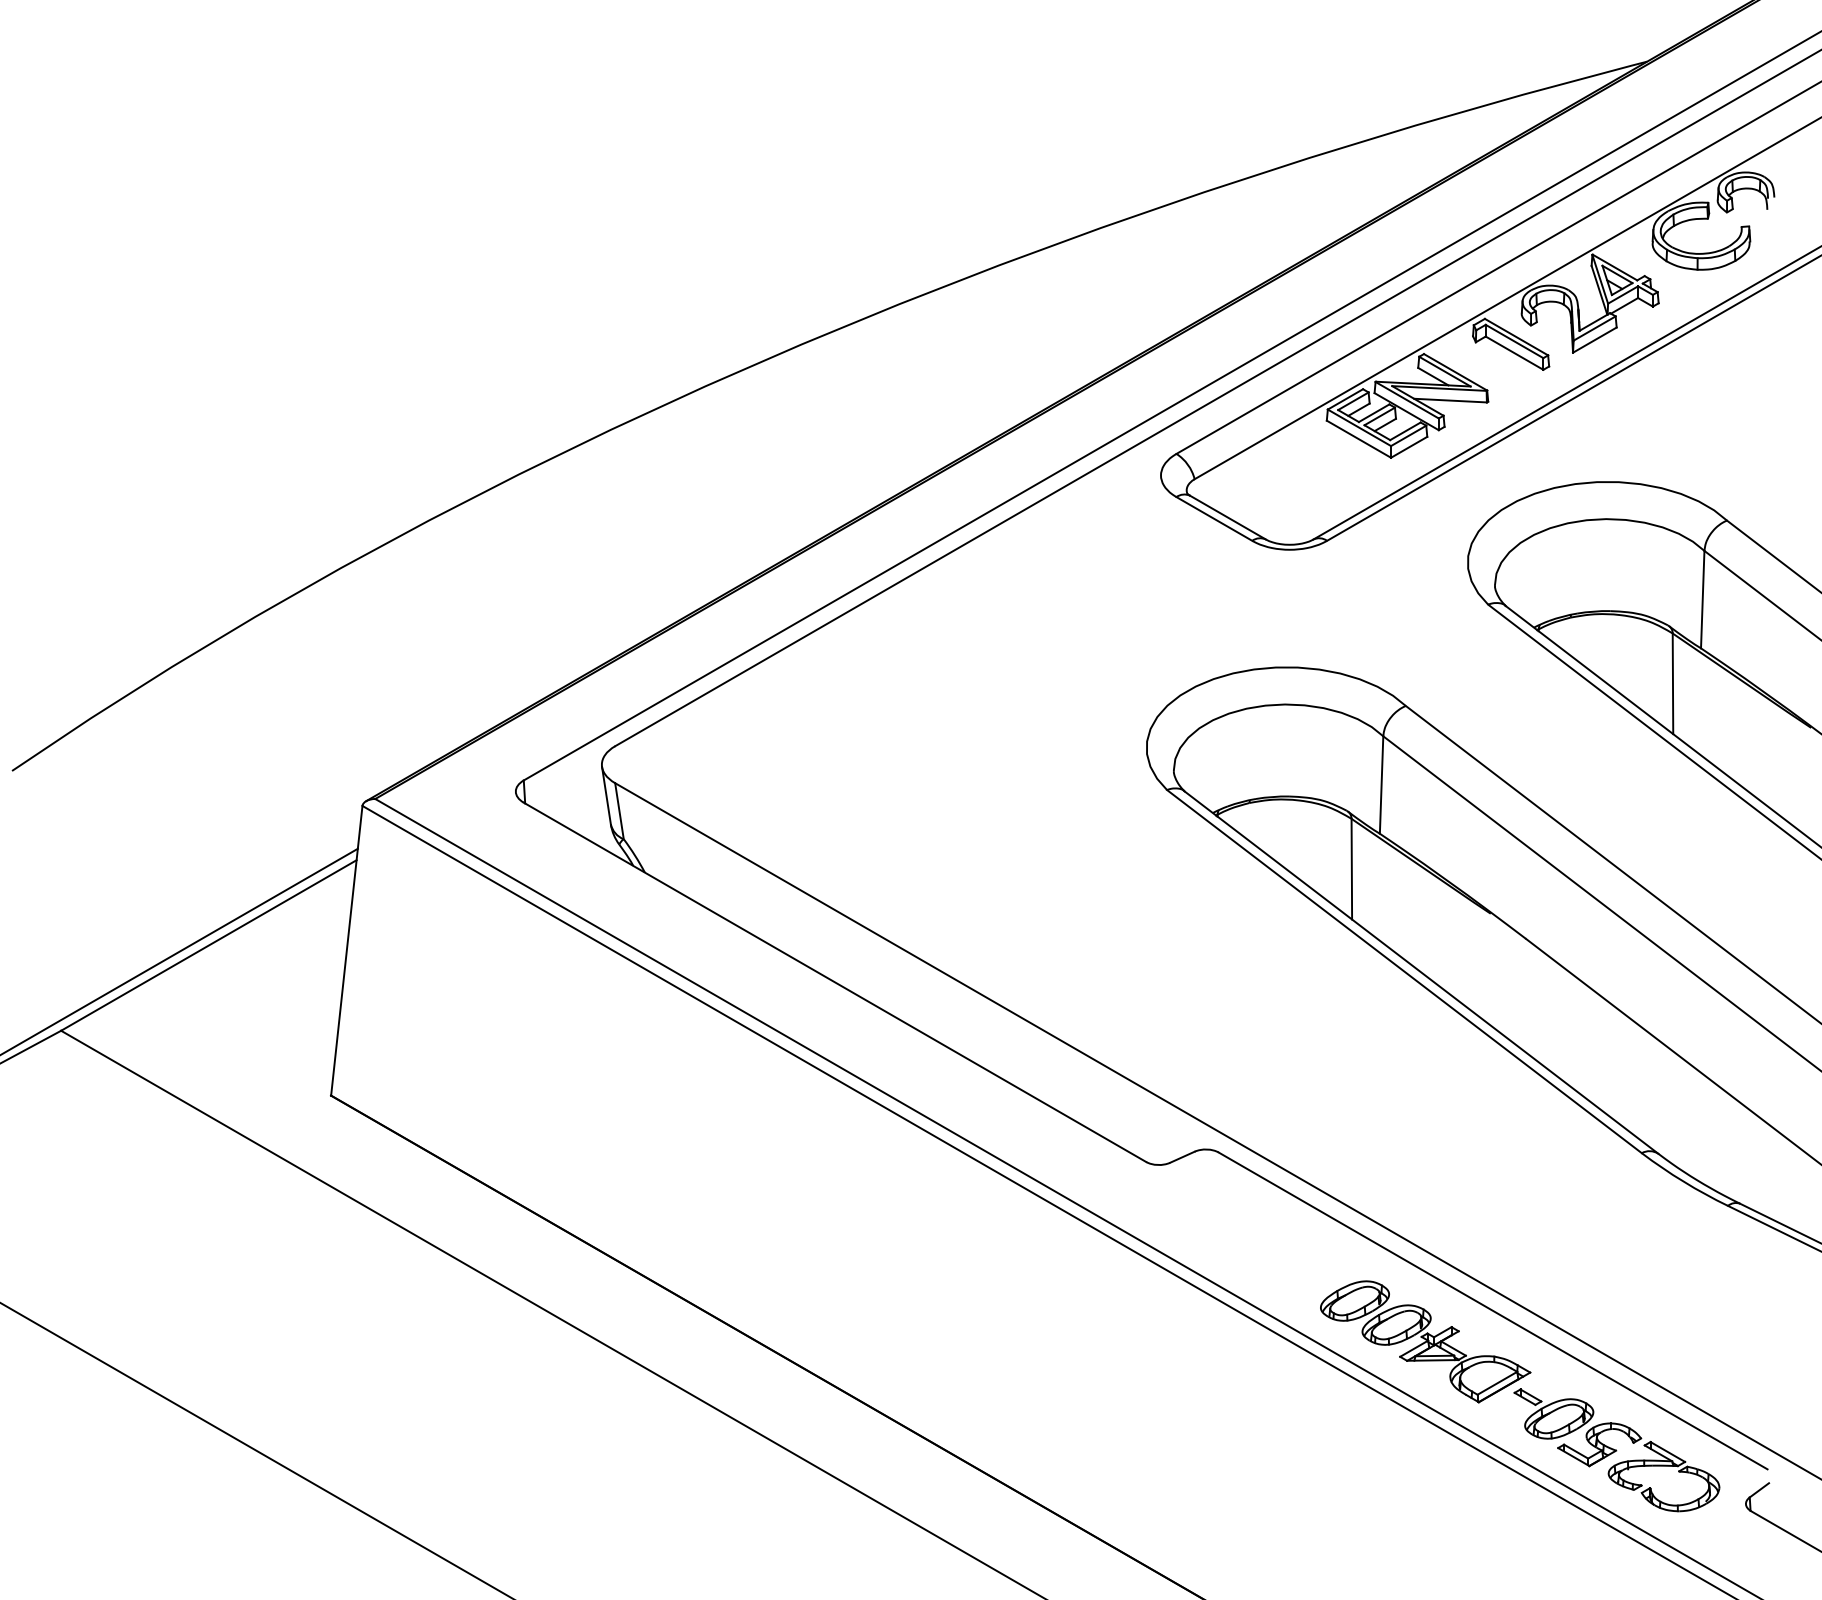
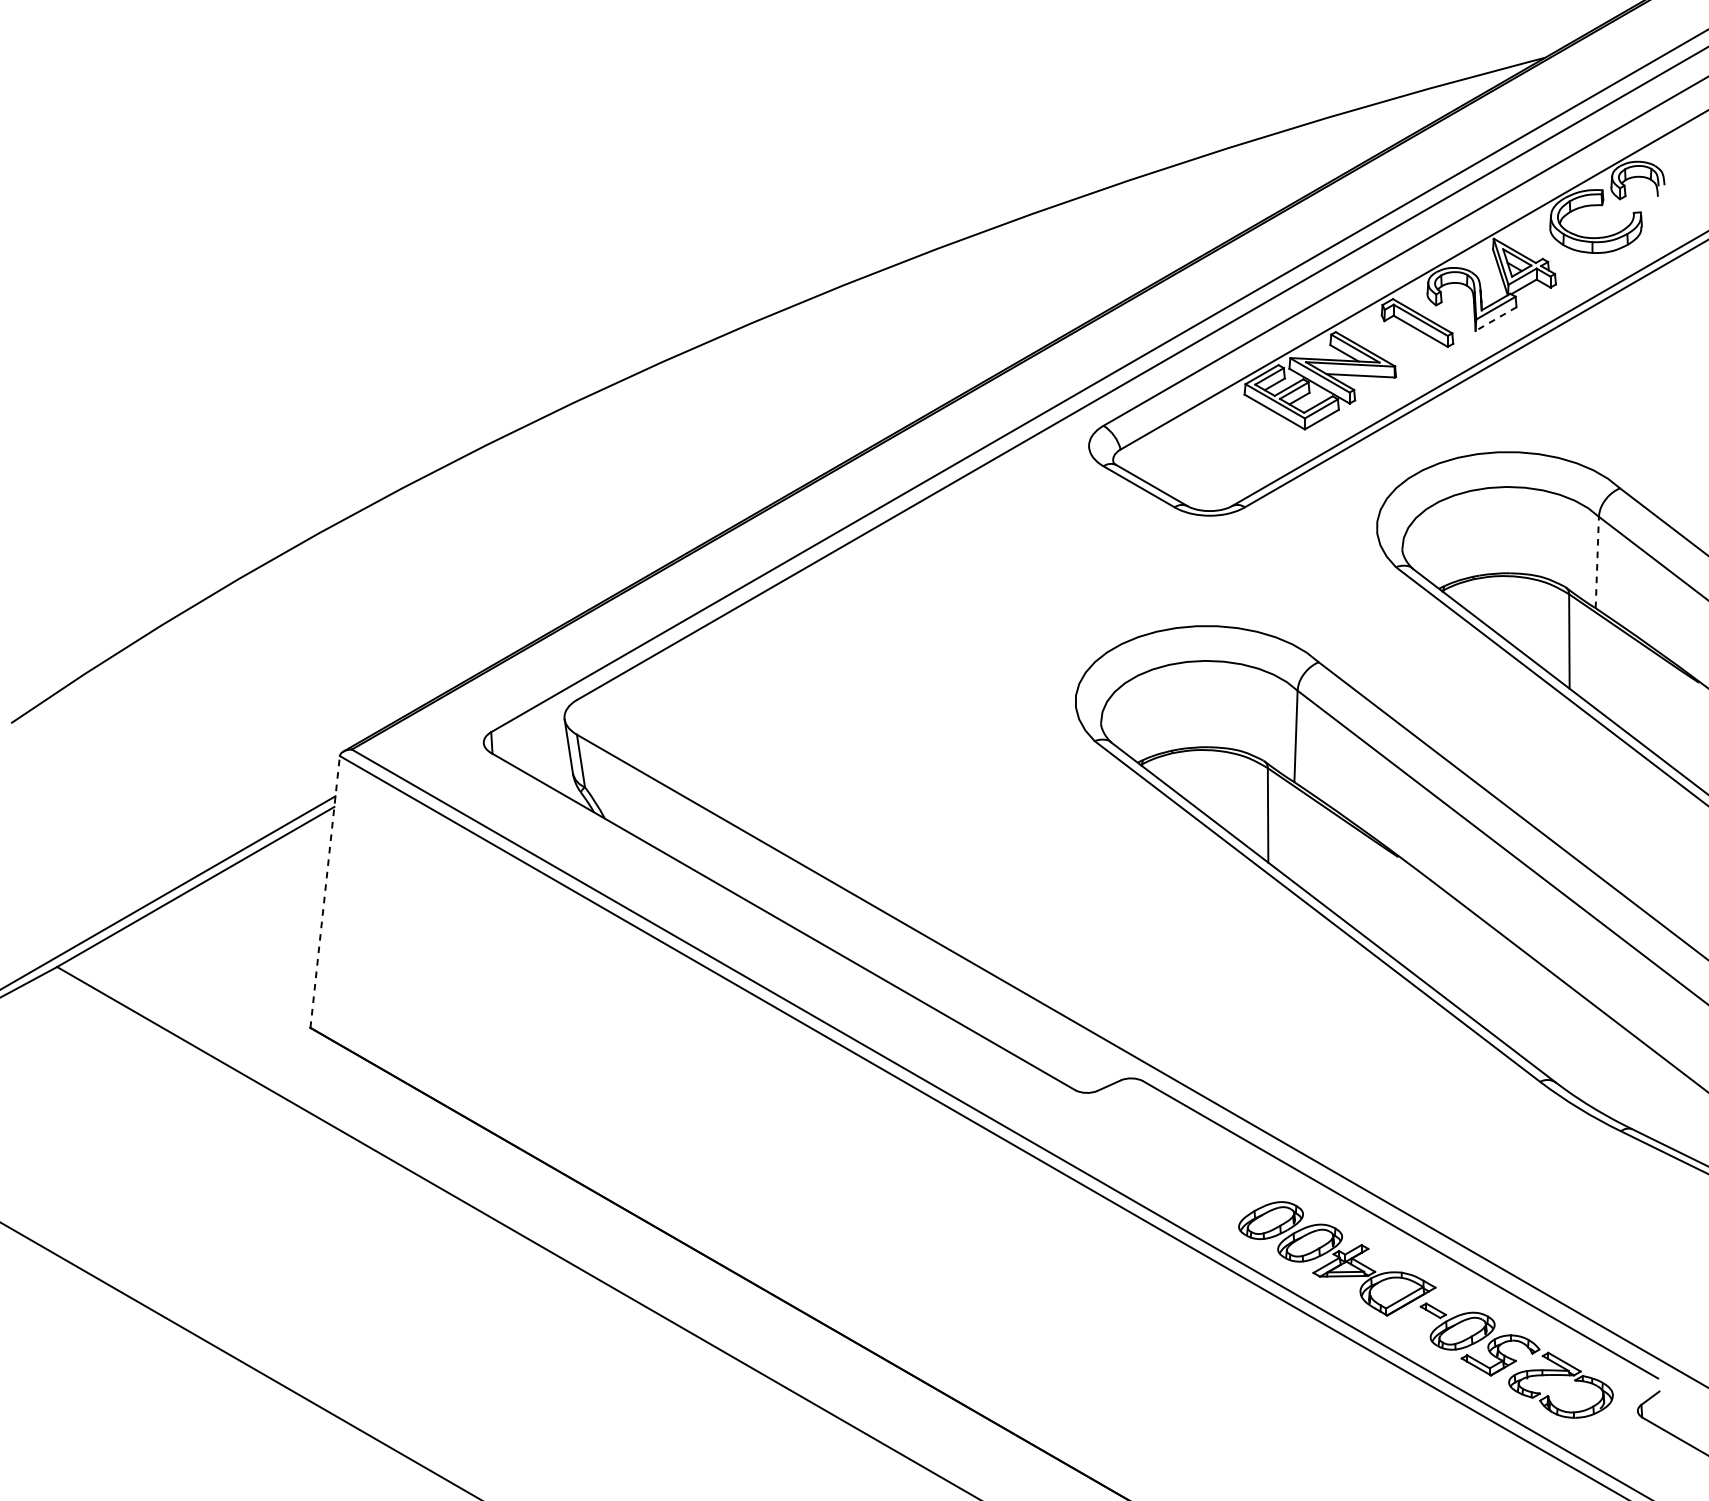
line: (1594, 340) -> (1495, 319), solid -> dashed
line: (1702, 599) -> (1597, 562), solid -> dashed
line: (346, 950) -> (324, 891), solid -> dashed

